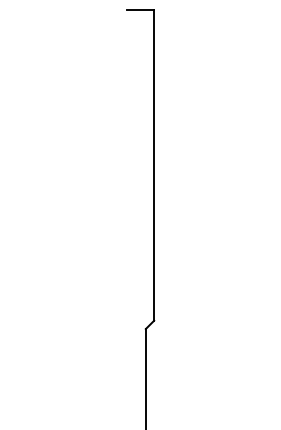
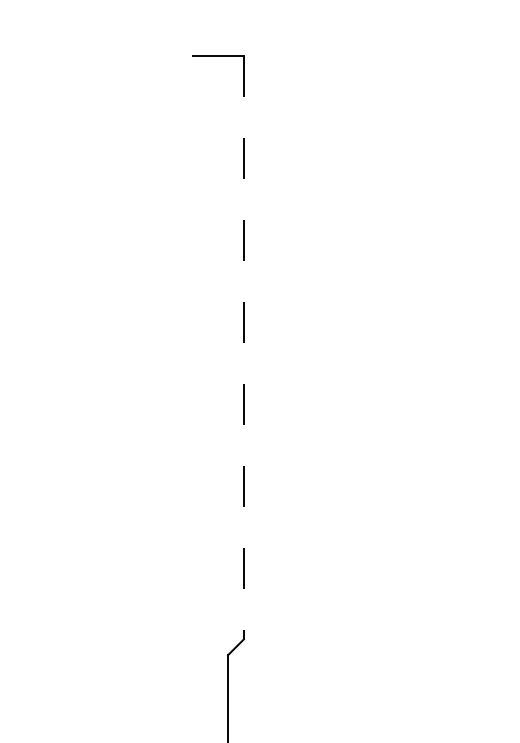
line: (154, 165) -> (244, 348), solid -> dashed

